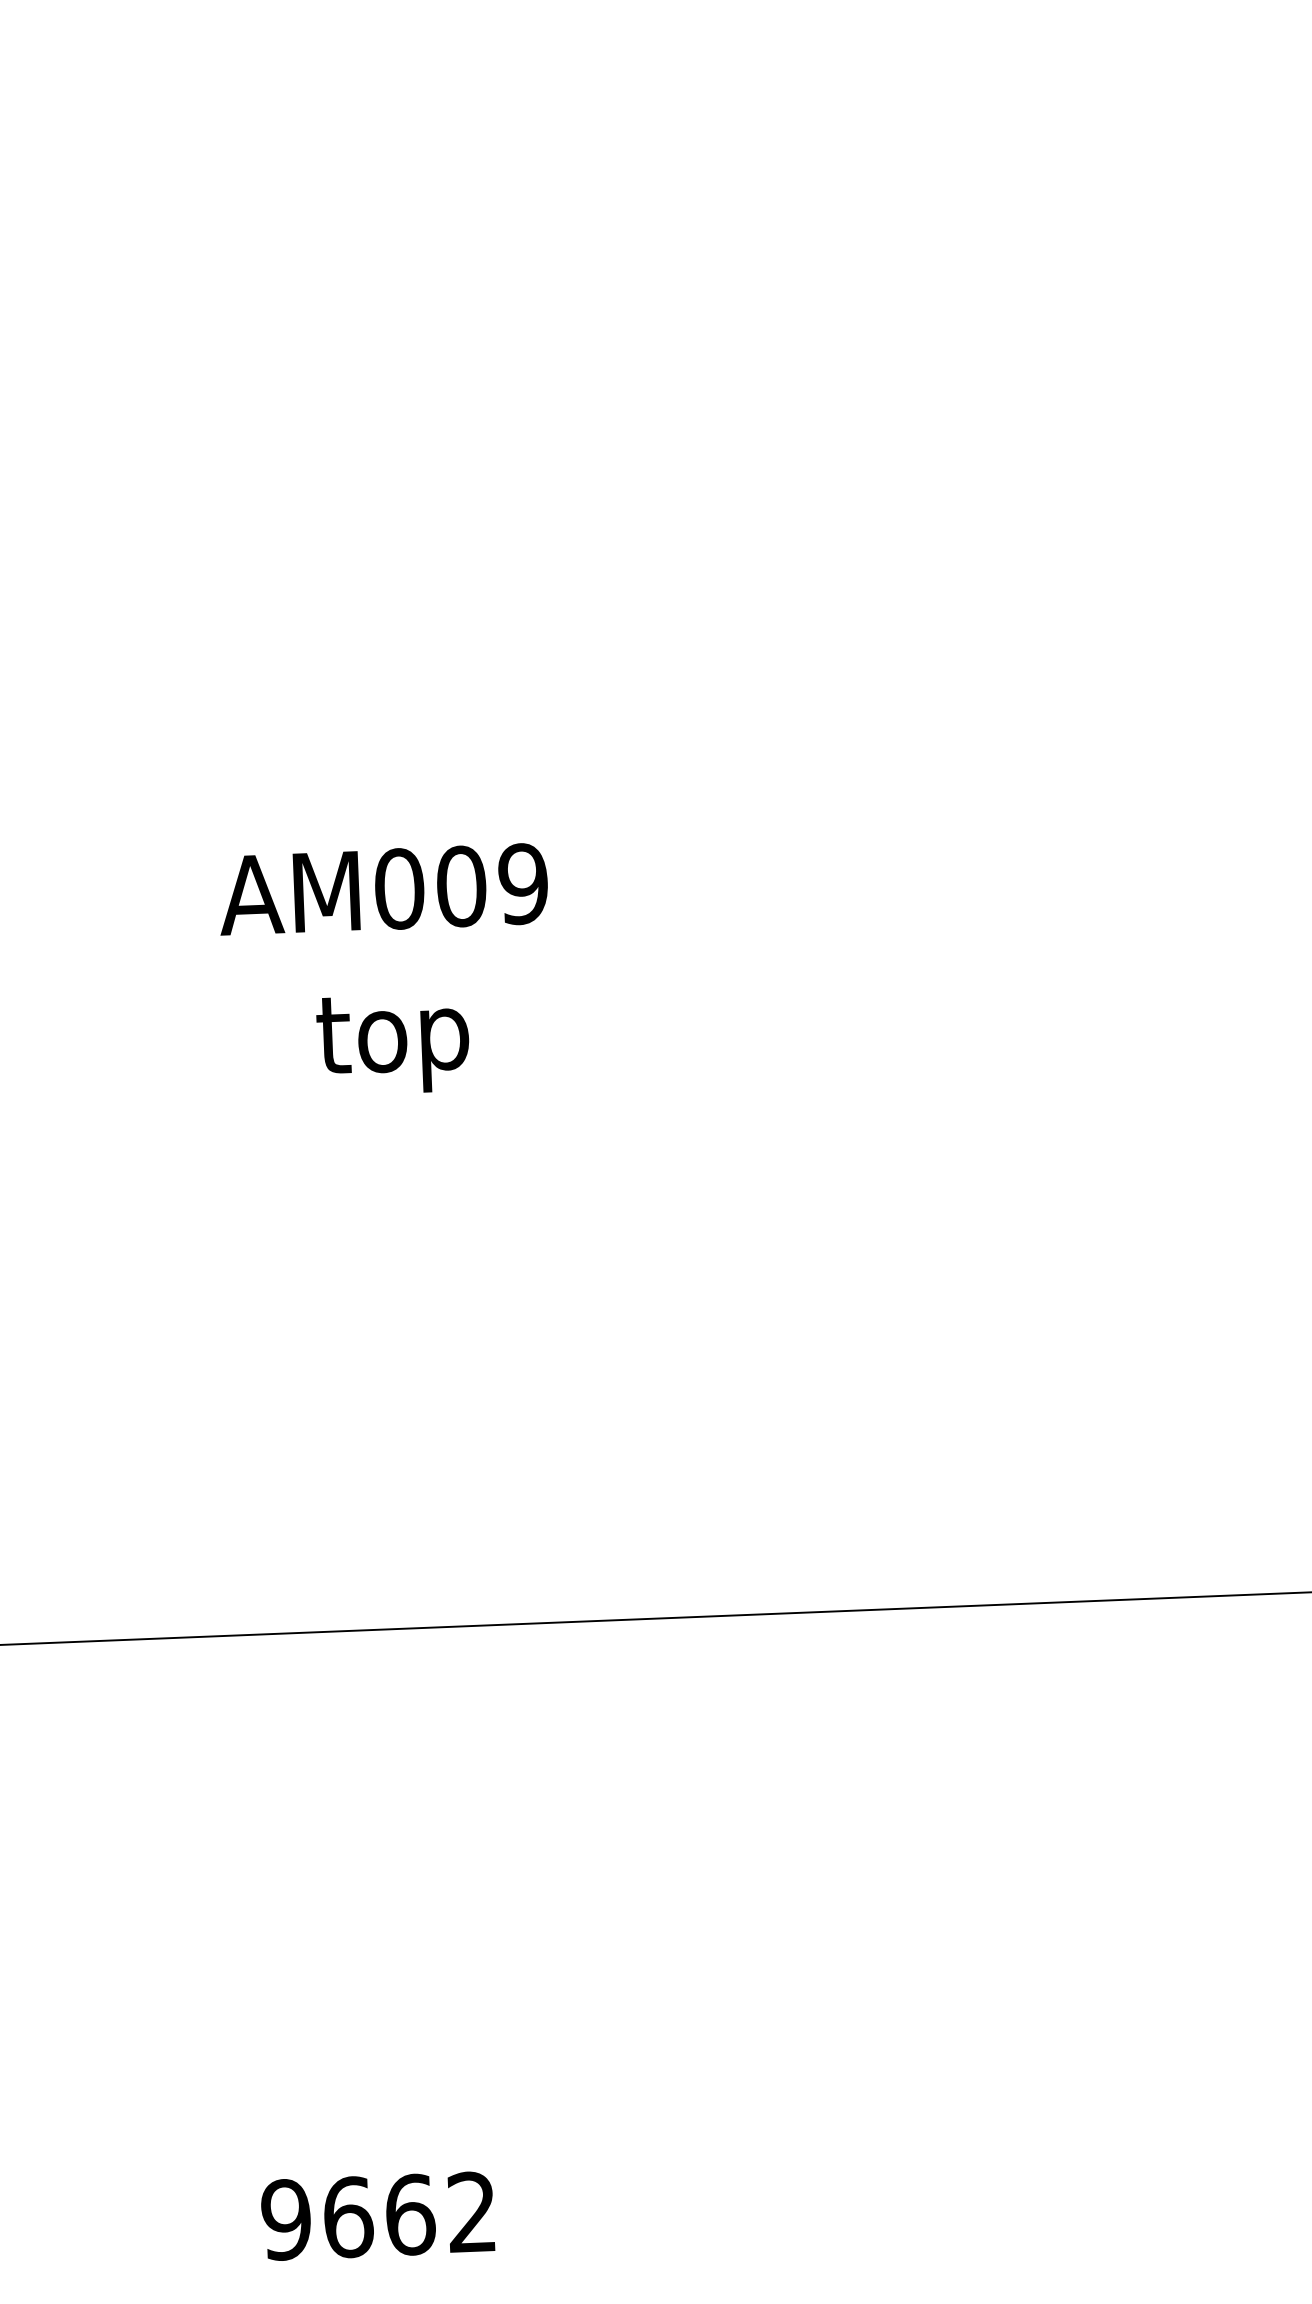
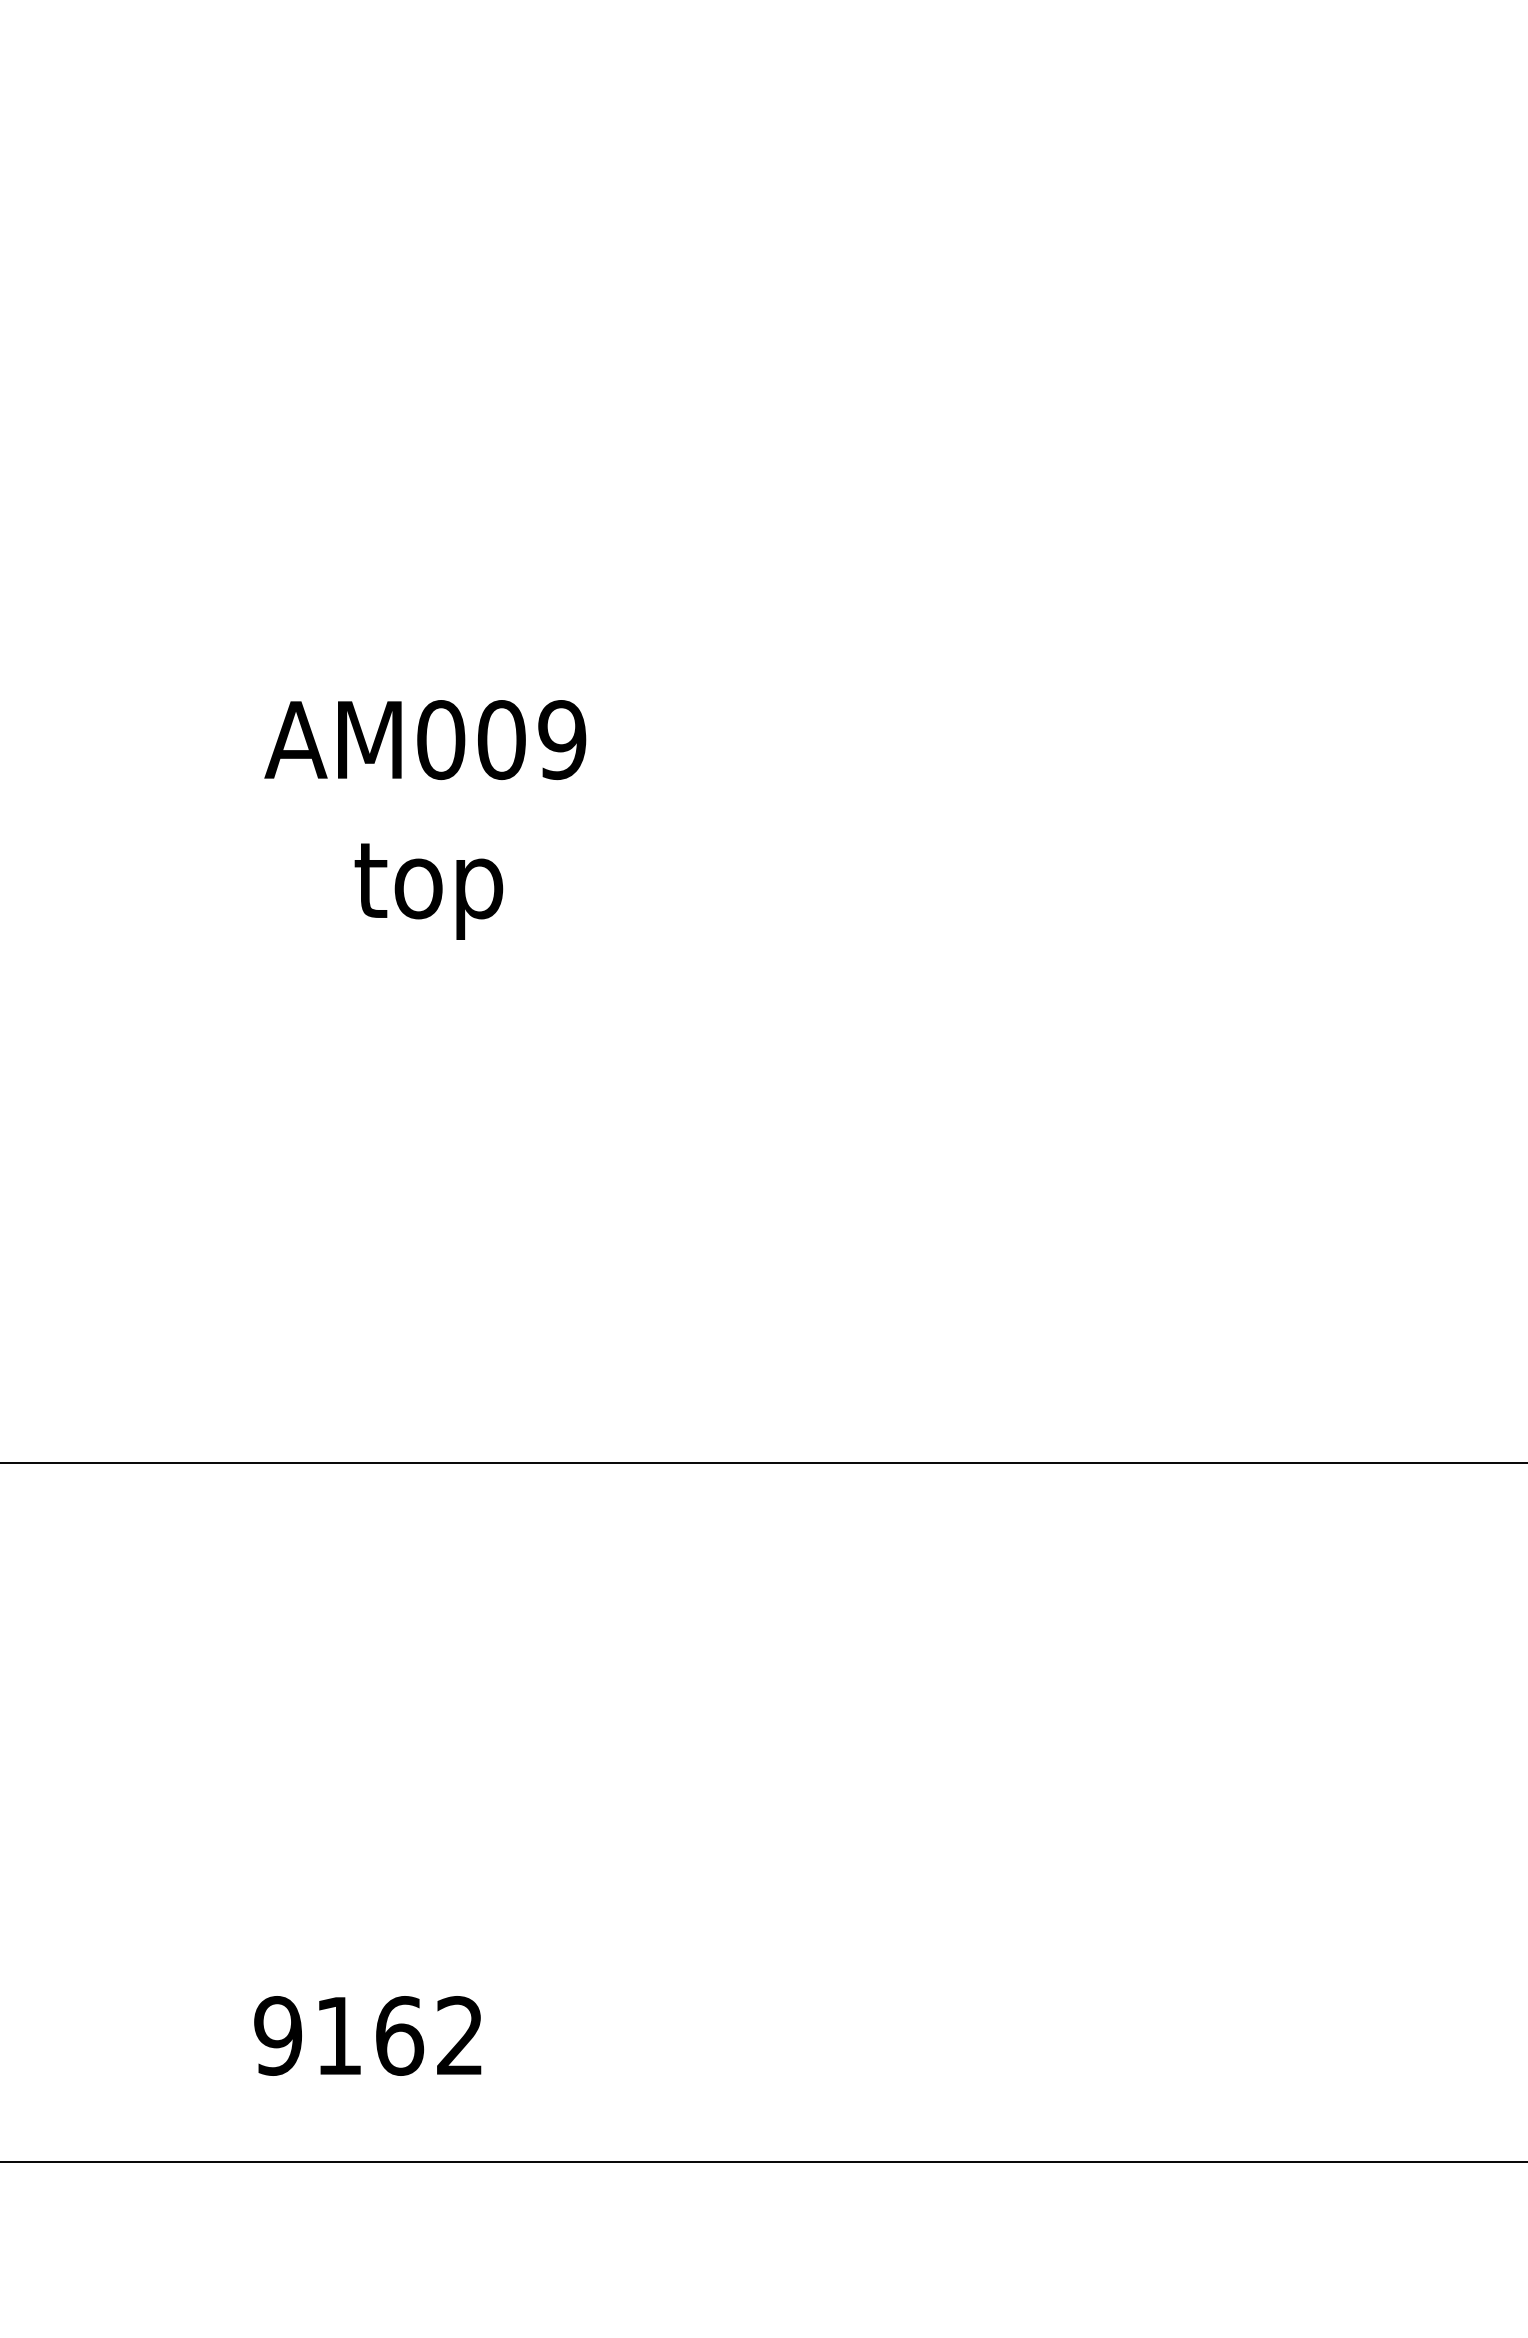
text: (348, 2216) -> (339, 2035), 9662 -> 9162

